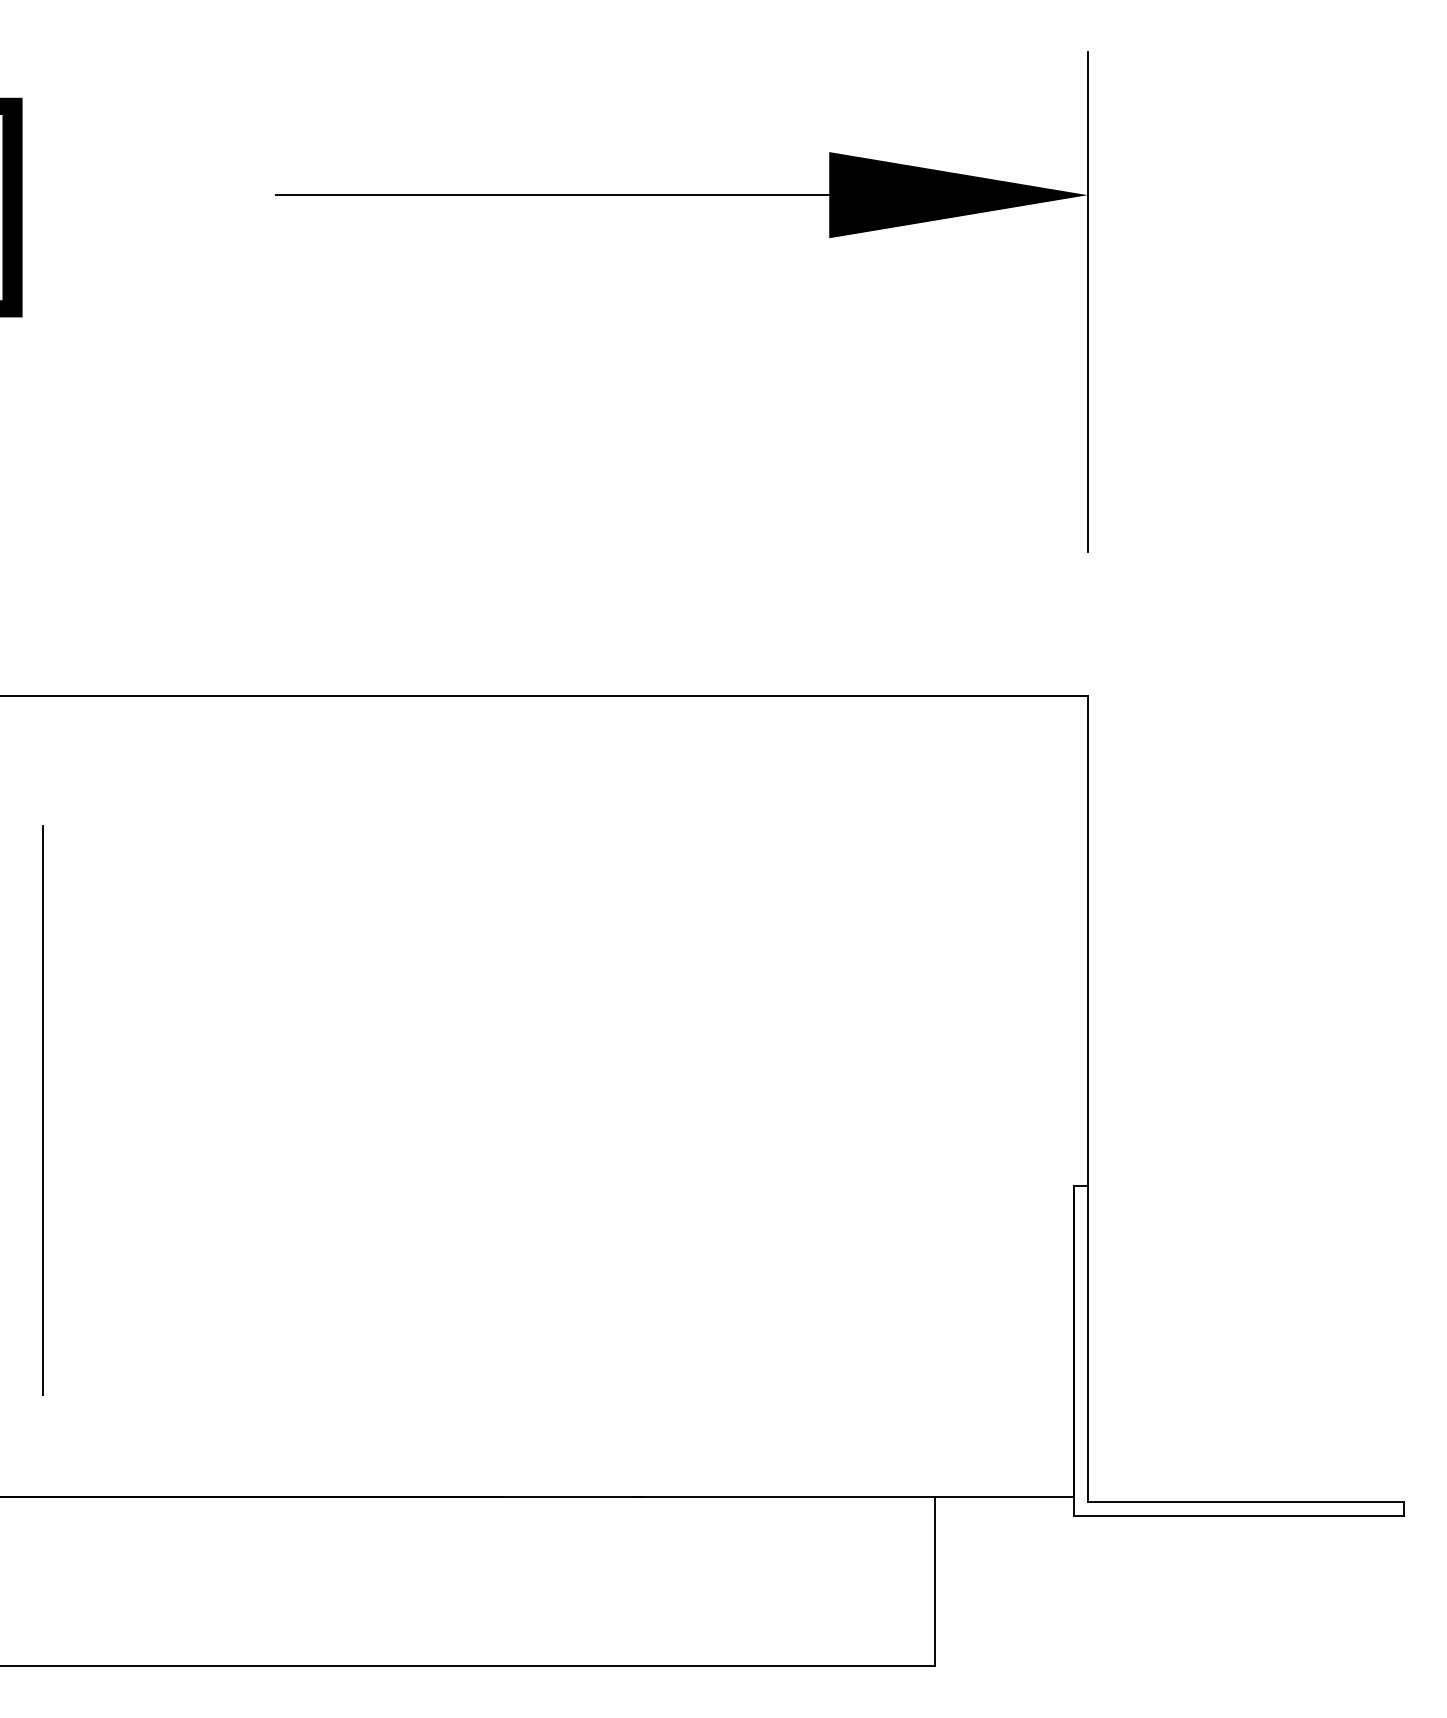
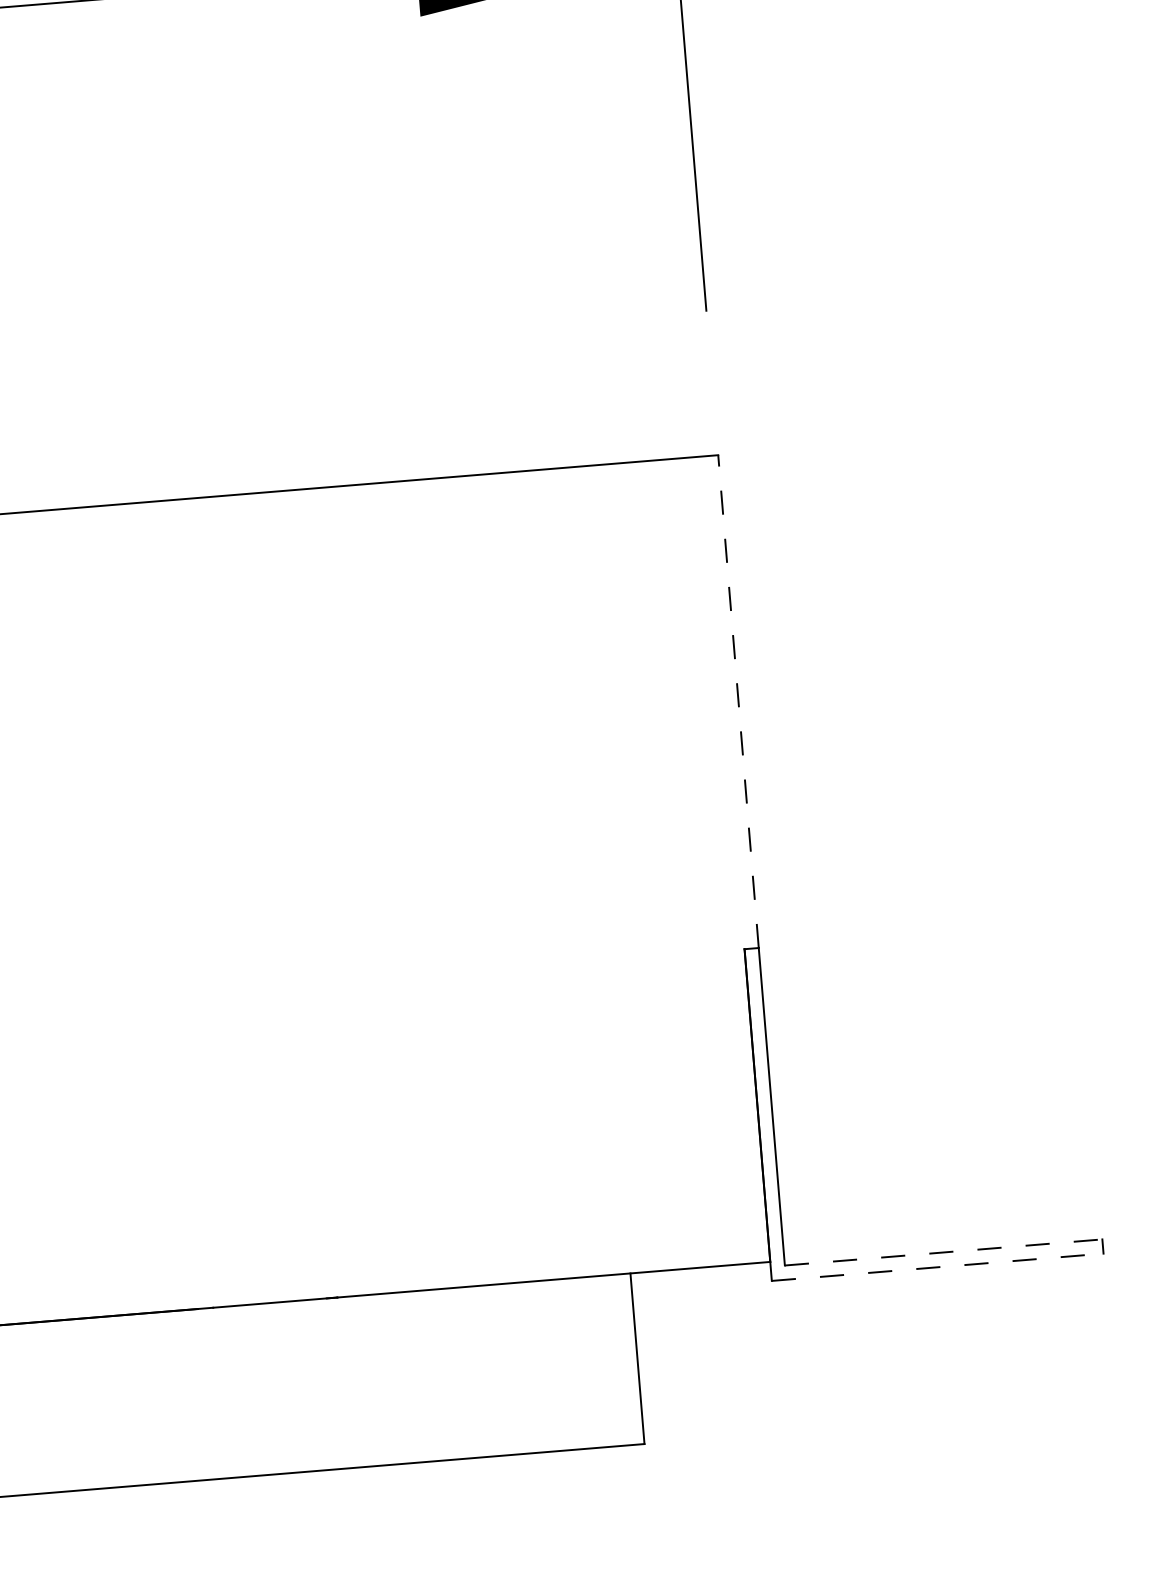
line: (1087, 940) -> (738, 701), solid -> dashed
line: (1245, 1501) -> (943, 1252), solid -> dashed
line: (1238, 1515) -> (937, 1267), solid -> dashed

